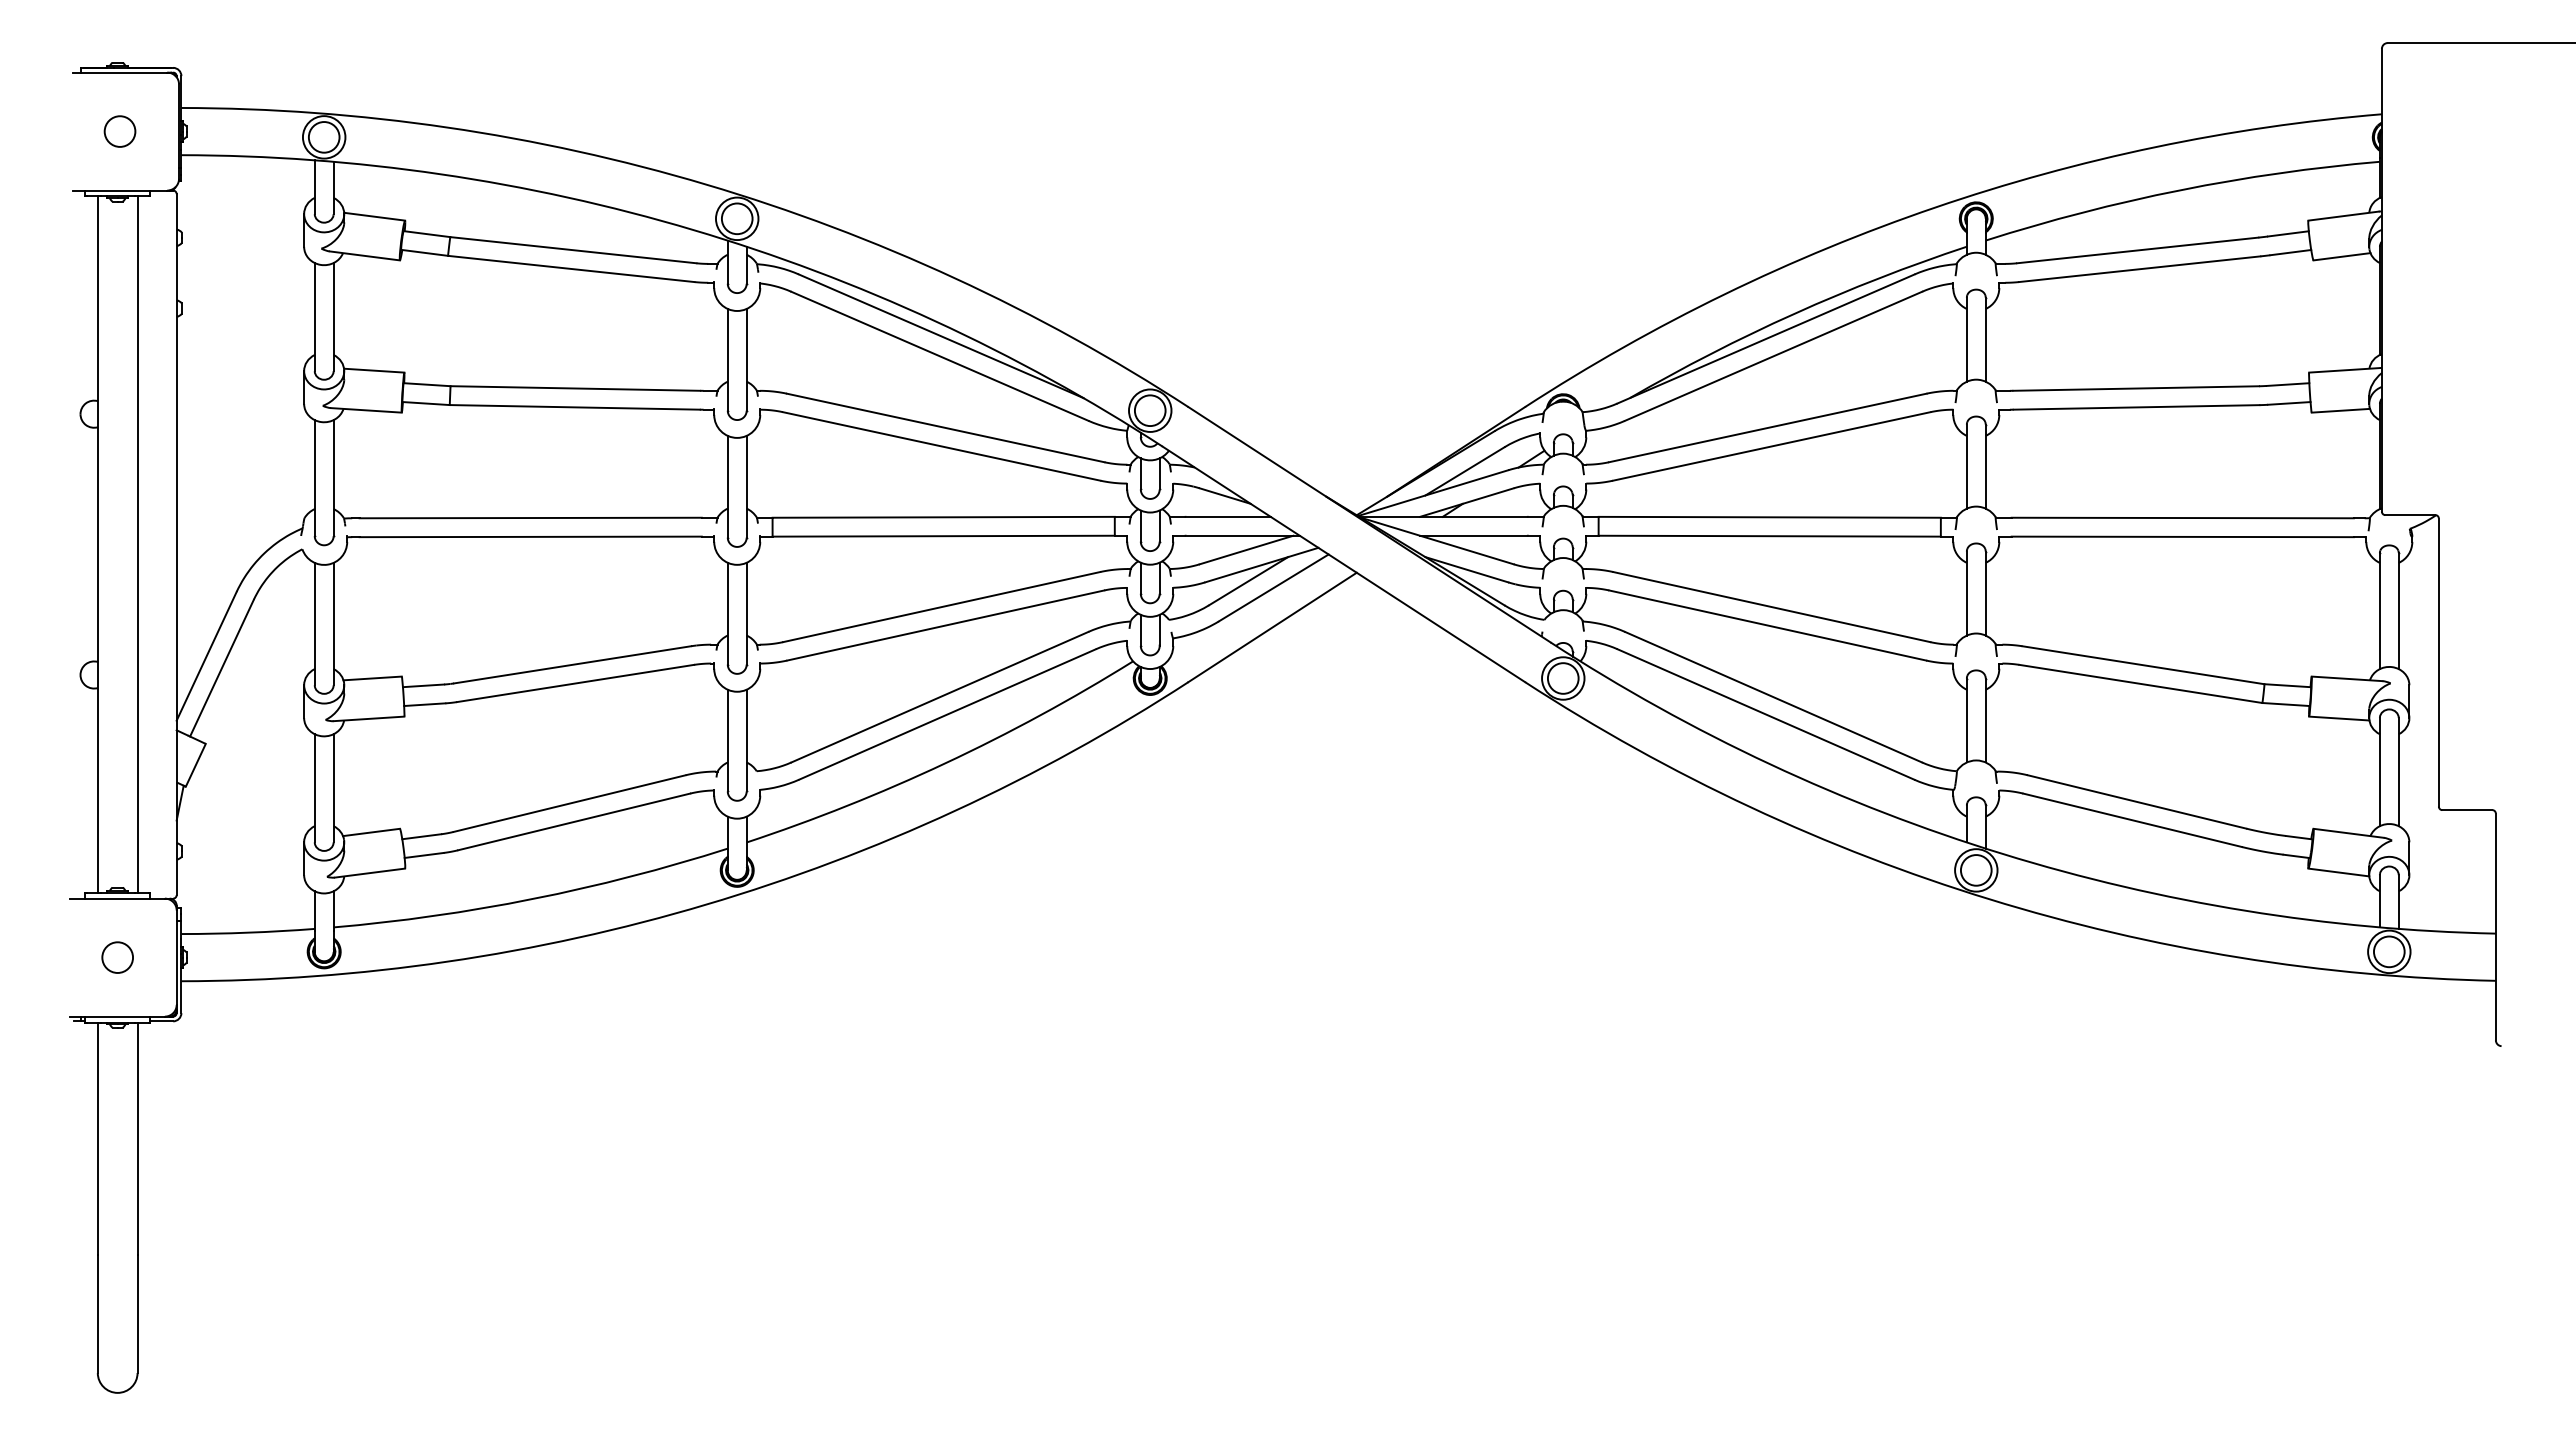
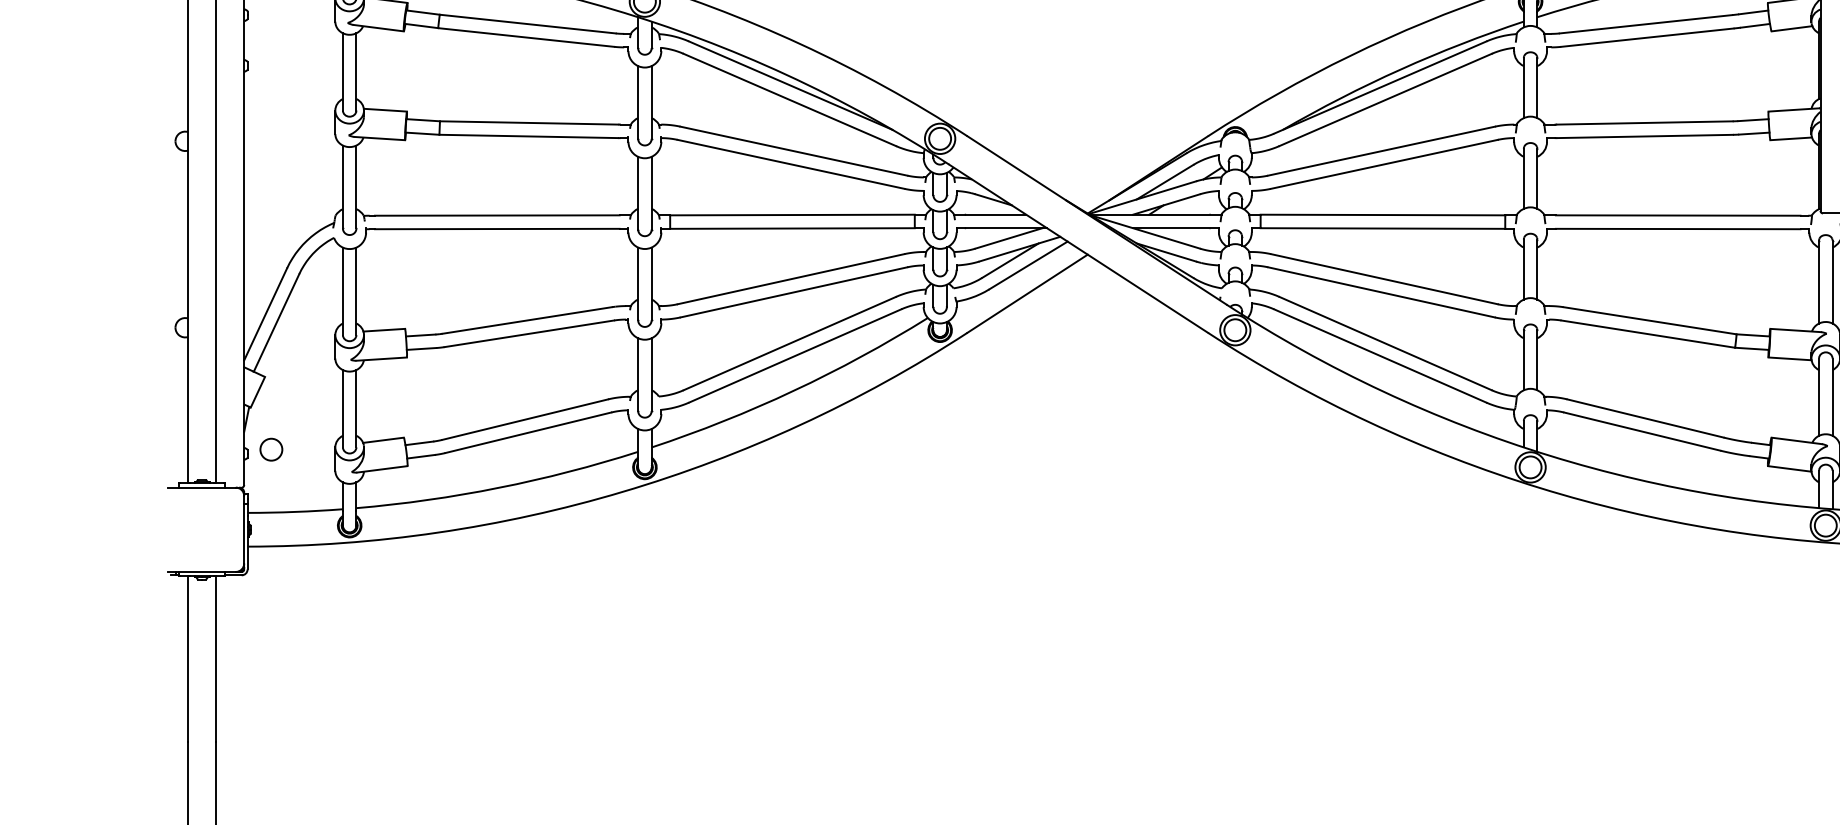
circle: (117, 957) -> (271, 449), moved

